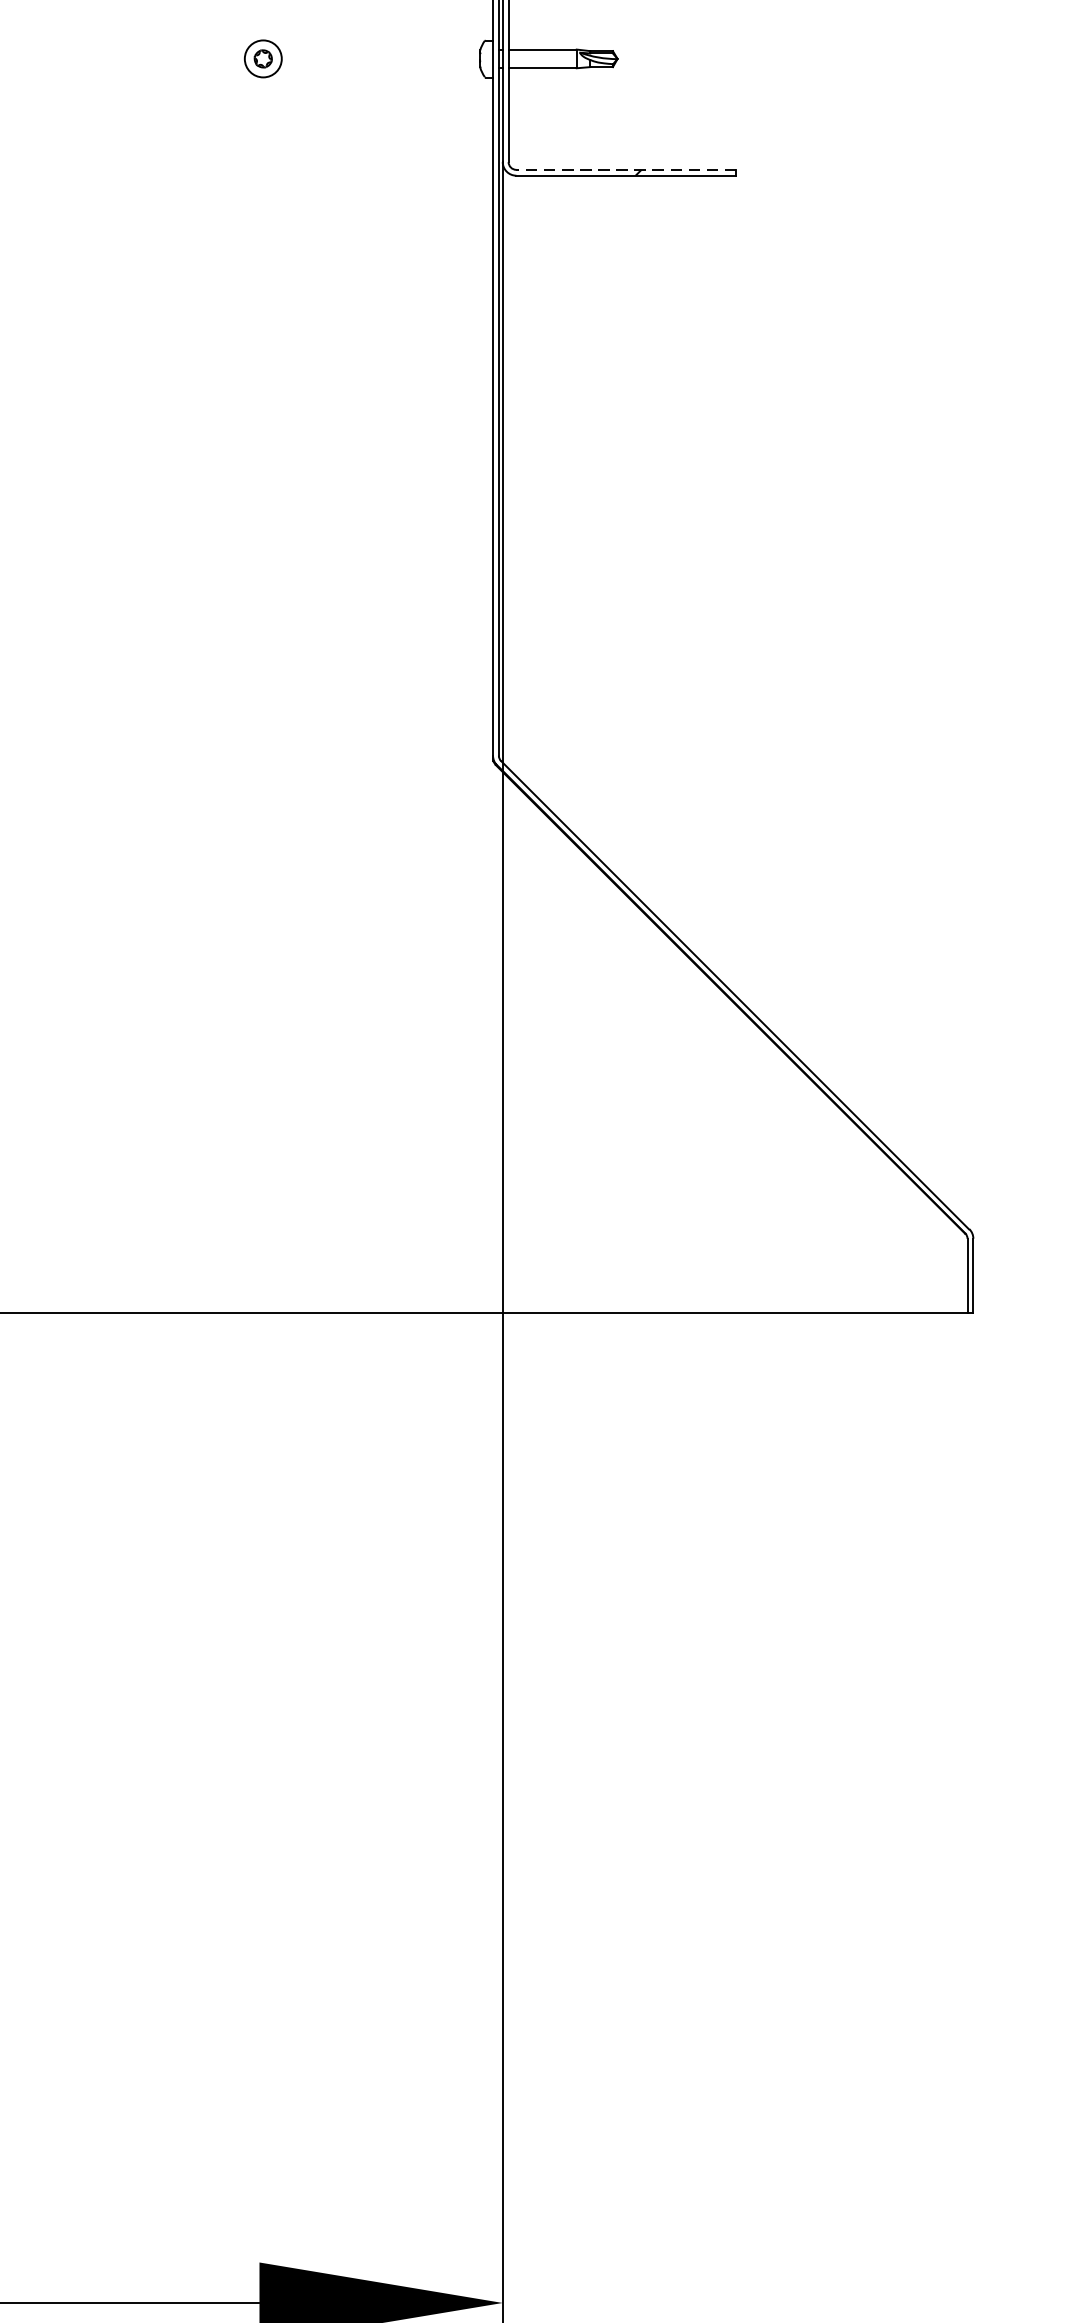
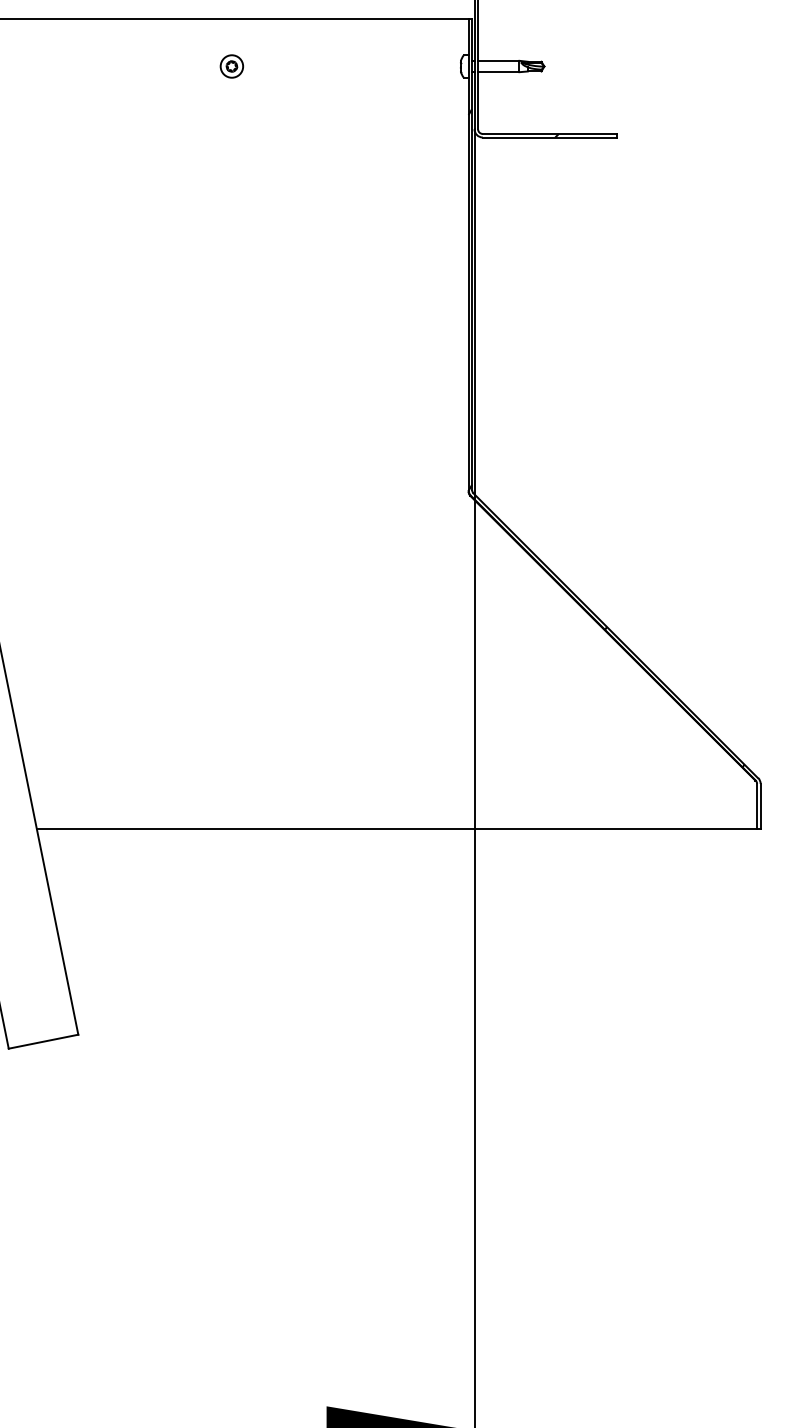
part: (262, 58) -> (231, 66), moved
line: (626, 169) -> (549, 133), dashed -> solid
hatch: (719, 669) -> (606, 437), added

